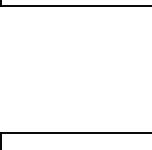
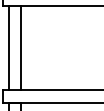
line: (10, 68) -> (9, 47), added
line: (27, 68) -> (20, 47), added

